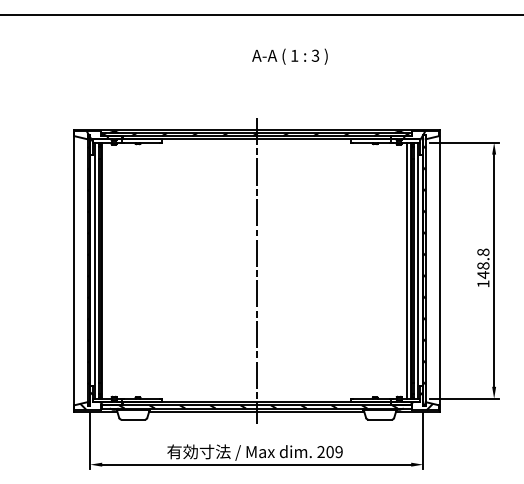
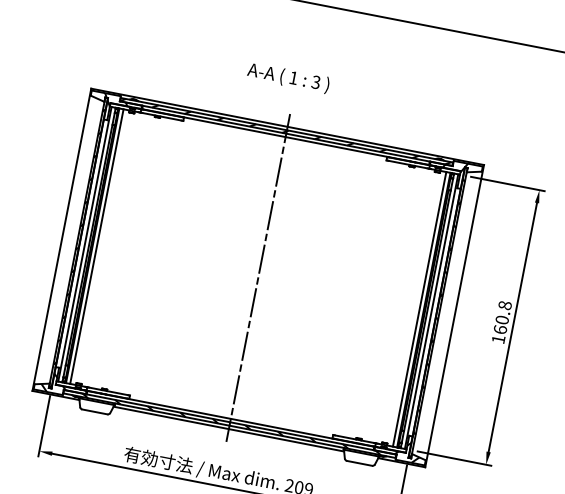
text: (289, 56) -> (288, 77), moved
line: (106, 270) -> (97, 246), added
text: (483, 270) -> (501, 324), 148.8 -> 160.8

